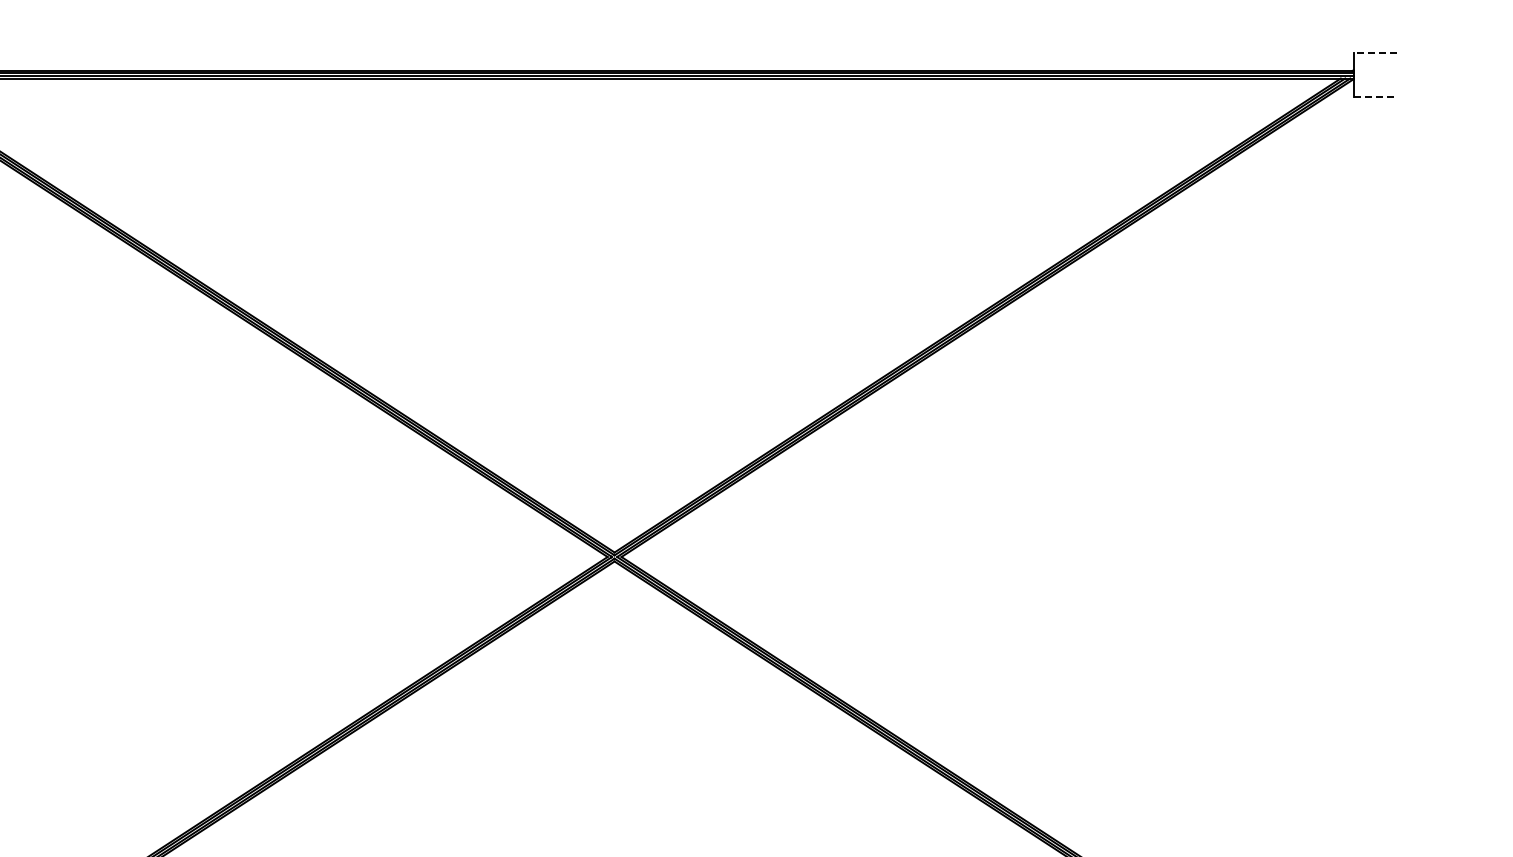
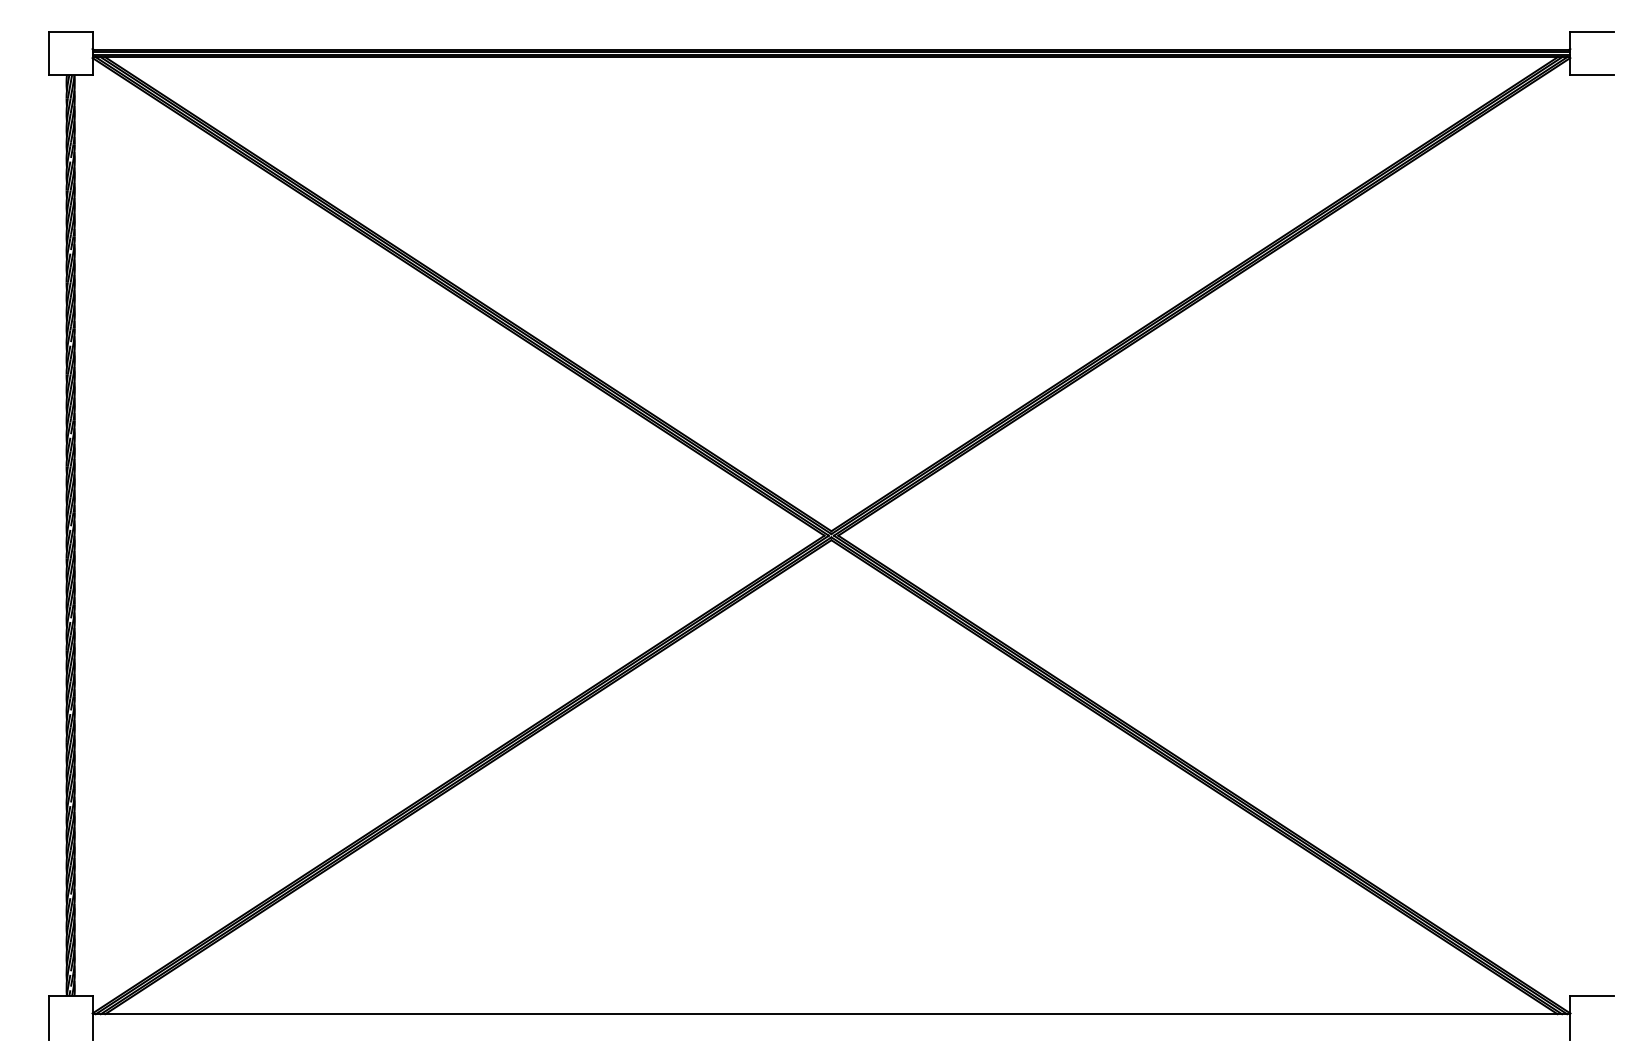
line: (1375, 52) -> (1592, 31), dashed -> solid
line: (1375, 96) -> (1592, 75), dashed -> solid

